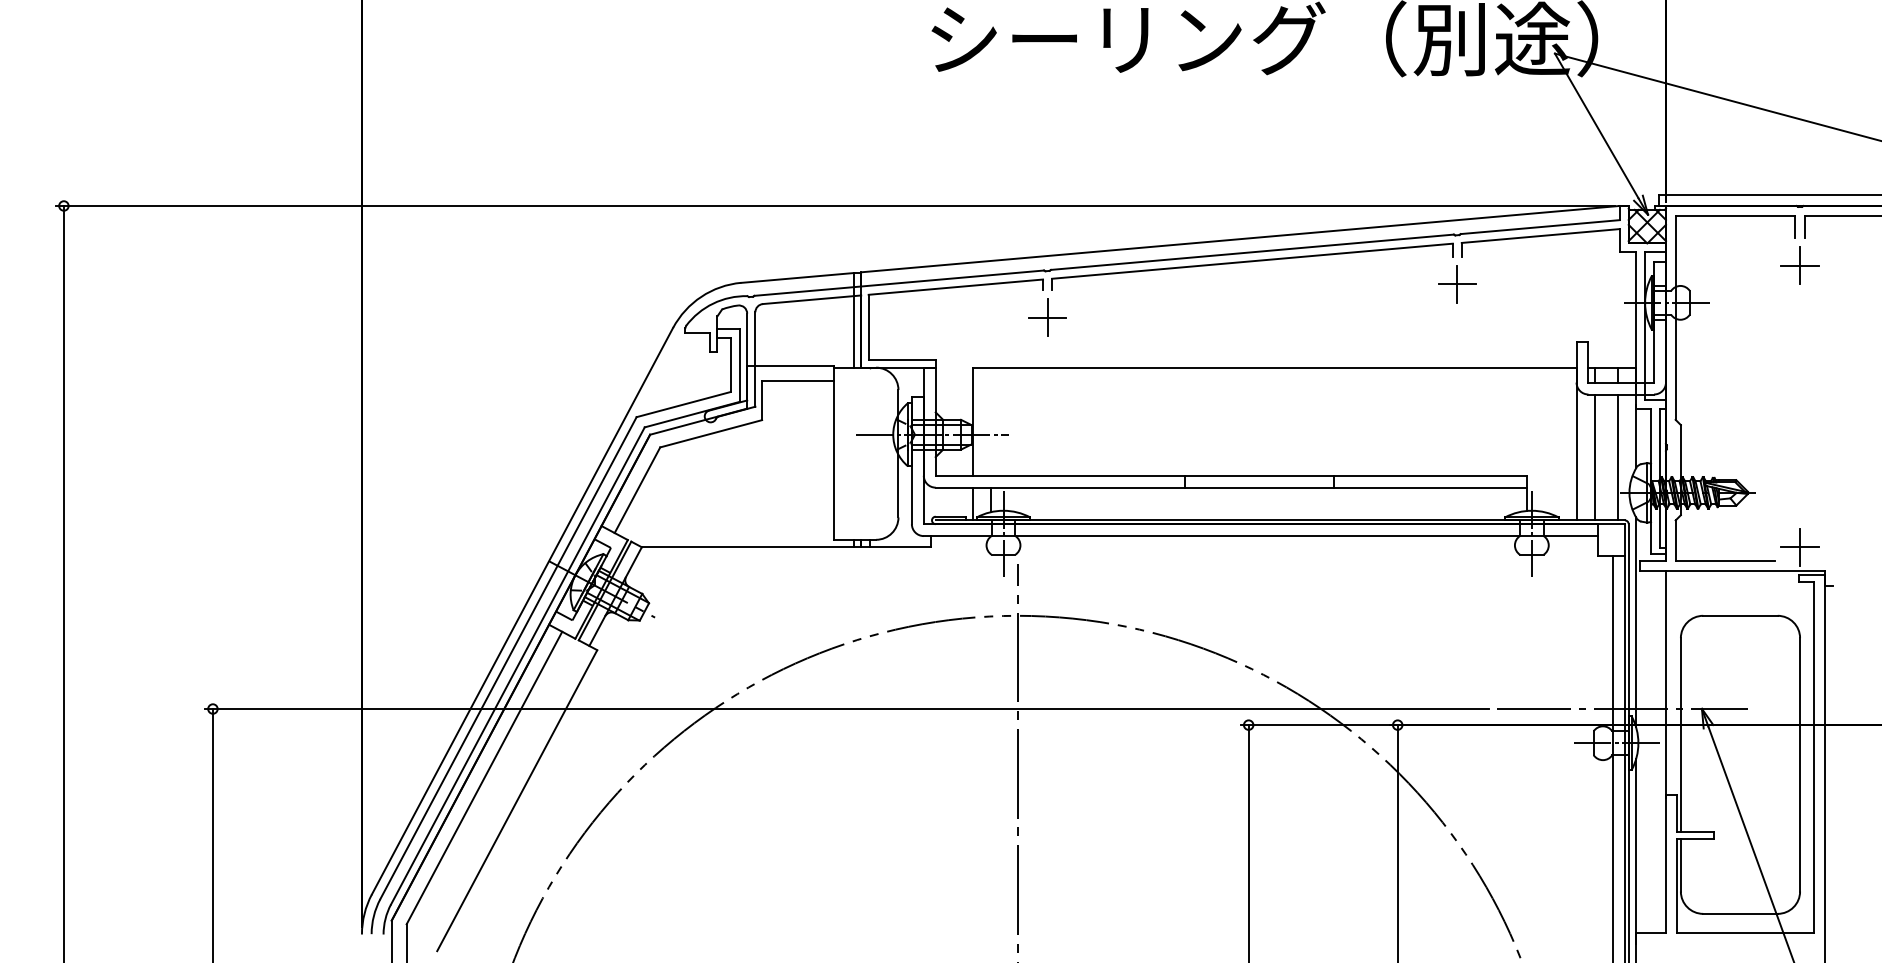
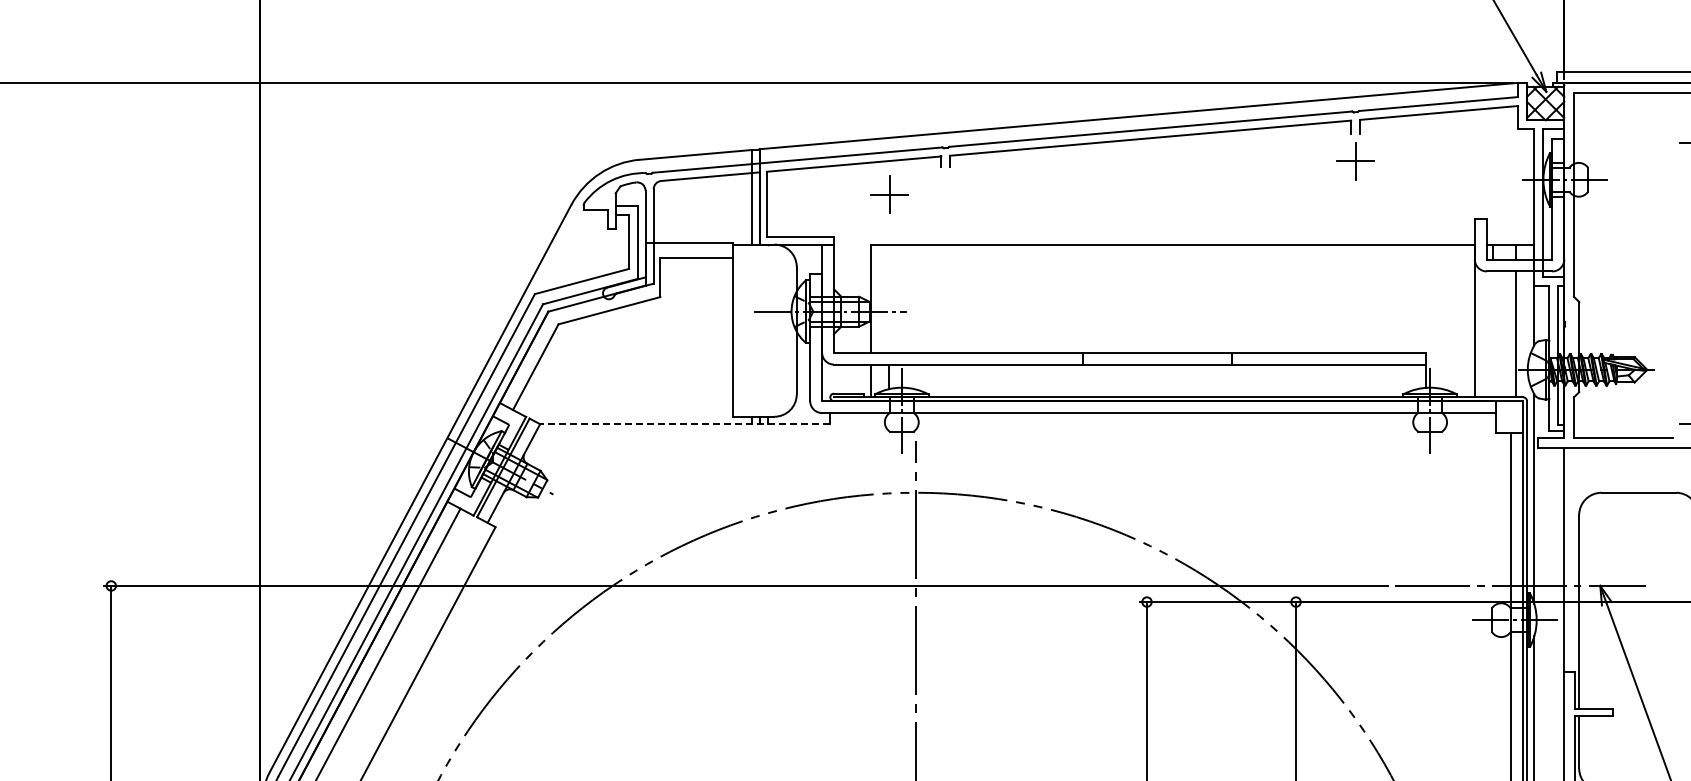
part: (1047, 317) -> (889, 194), moved
line: (1595, 457) -> (1493, 334), removed
line: (786, 547) -> (684, 424), solid -> dashed

